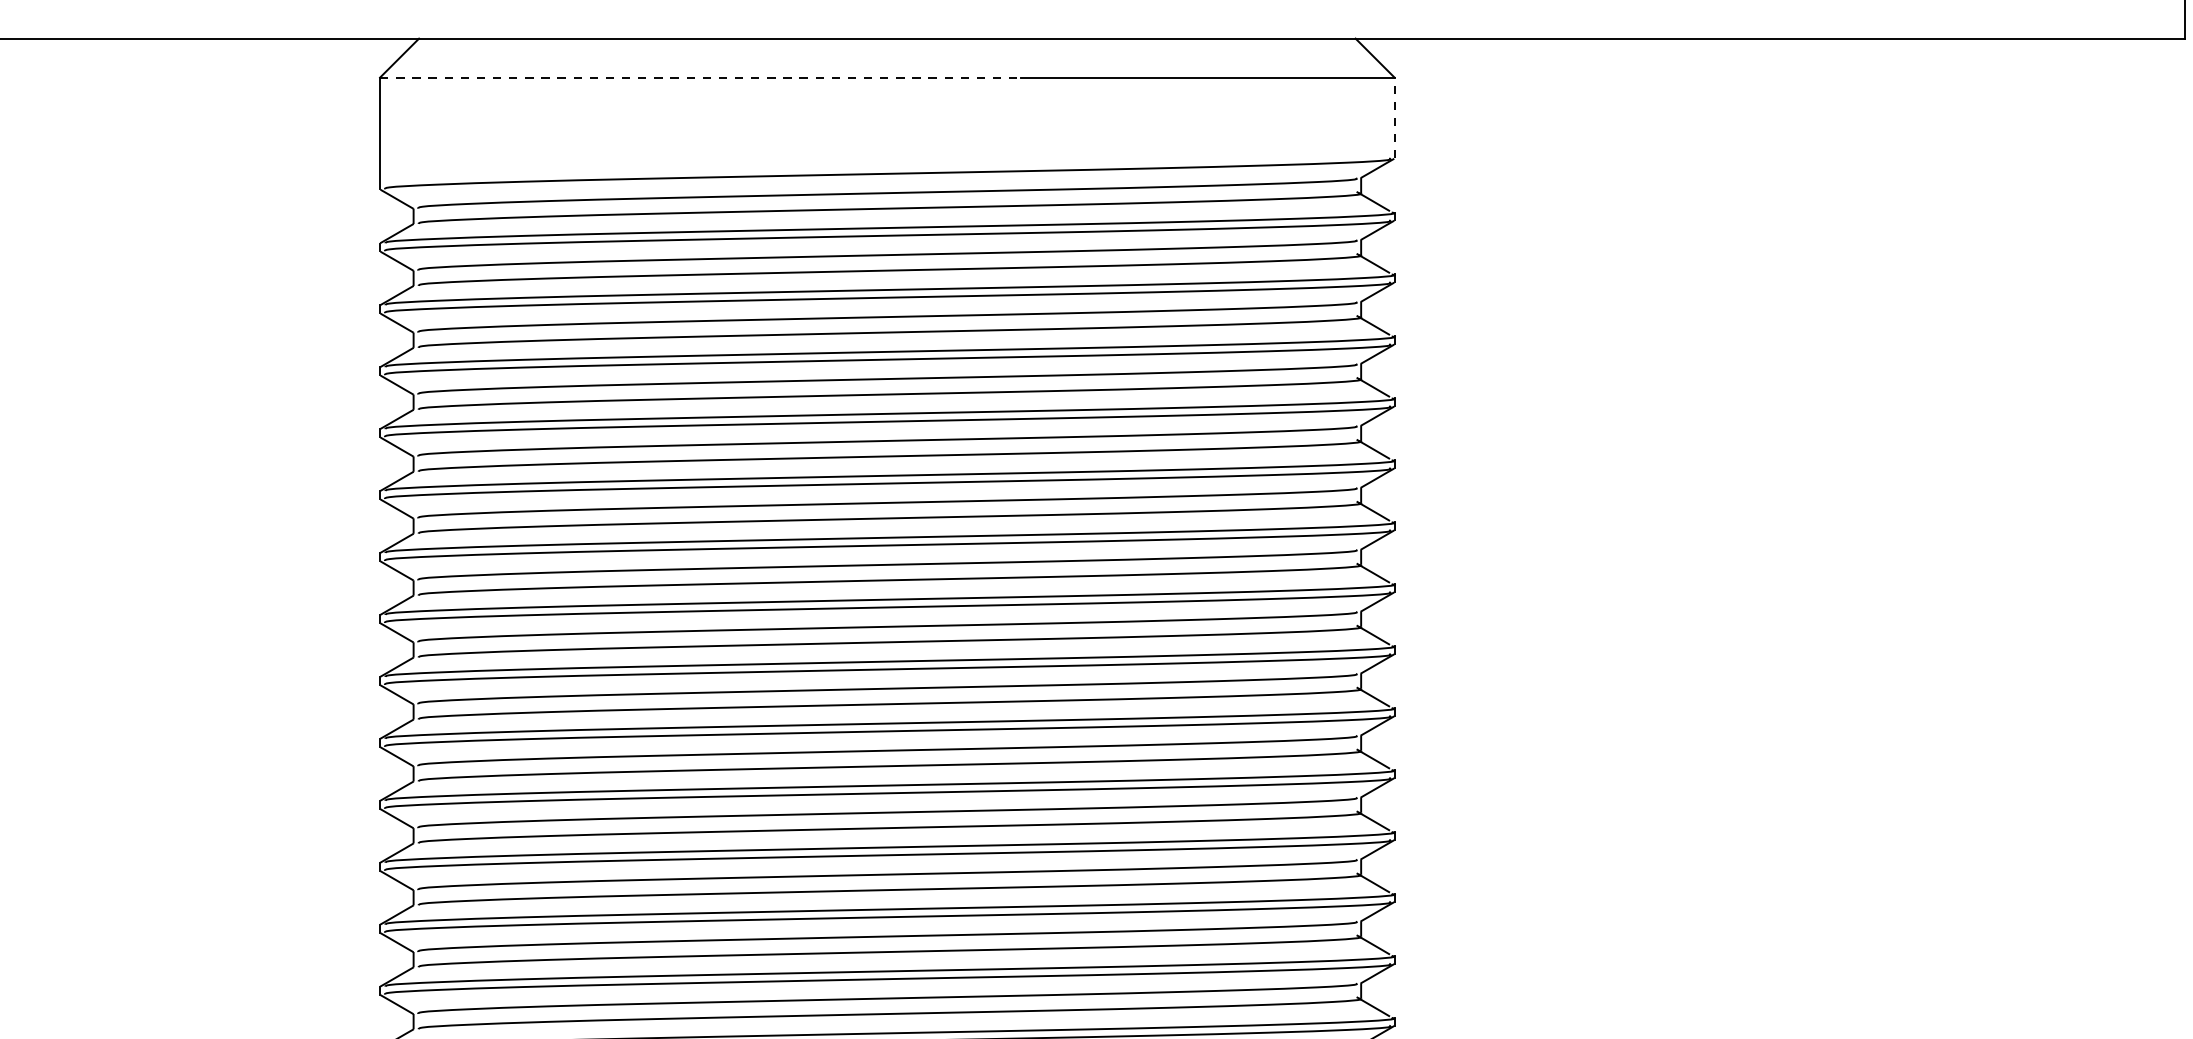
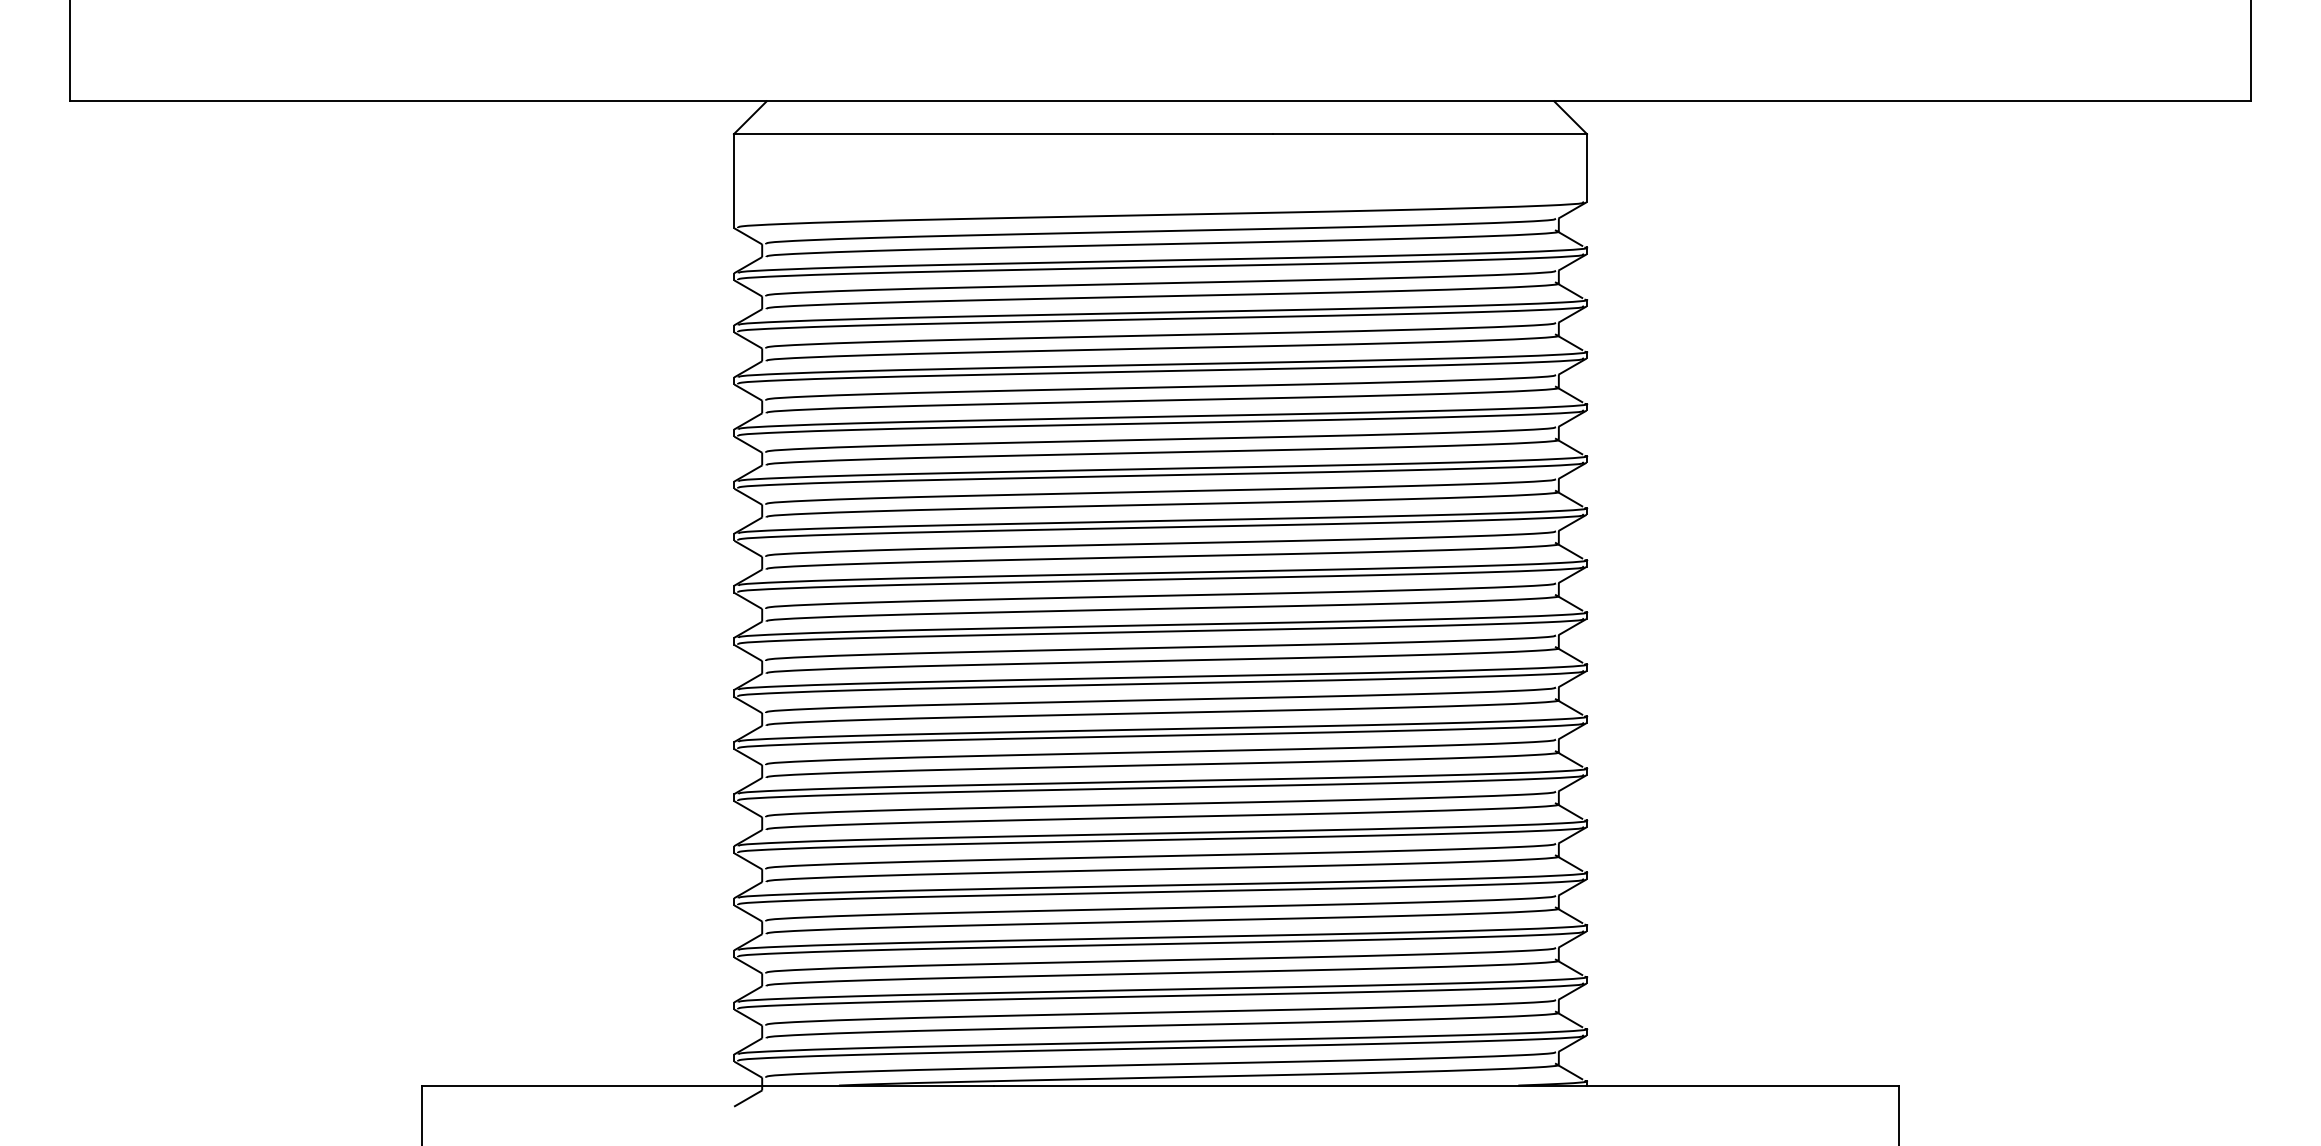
line: (700, 78) -> (1003, 134), dashed -> solid
line: (1394, 118) -> (1586, 168), dashed -> solid

